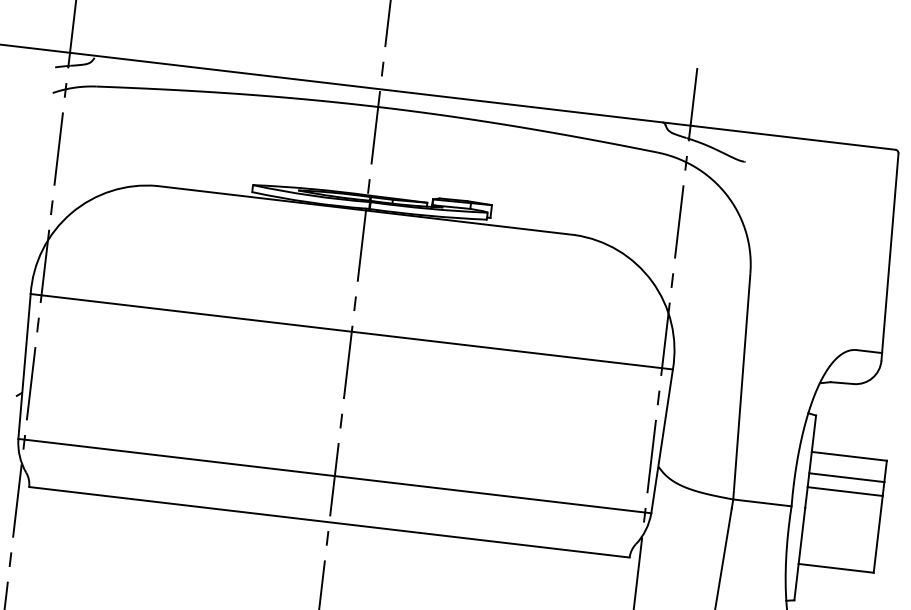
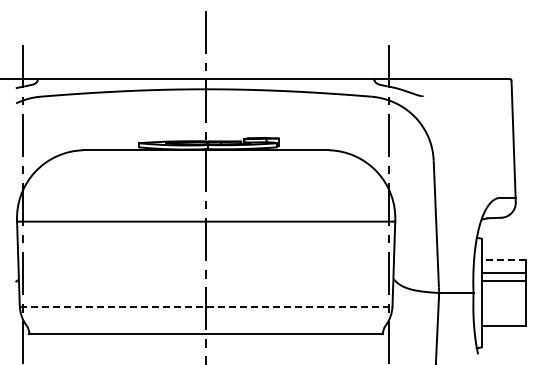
line: (849, 457) -> (503, 260), solid -> dashed
line: (335, 475) -> (206, 306), solid -> dashed

